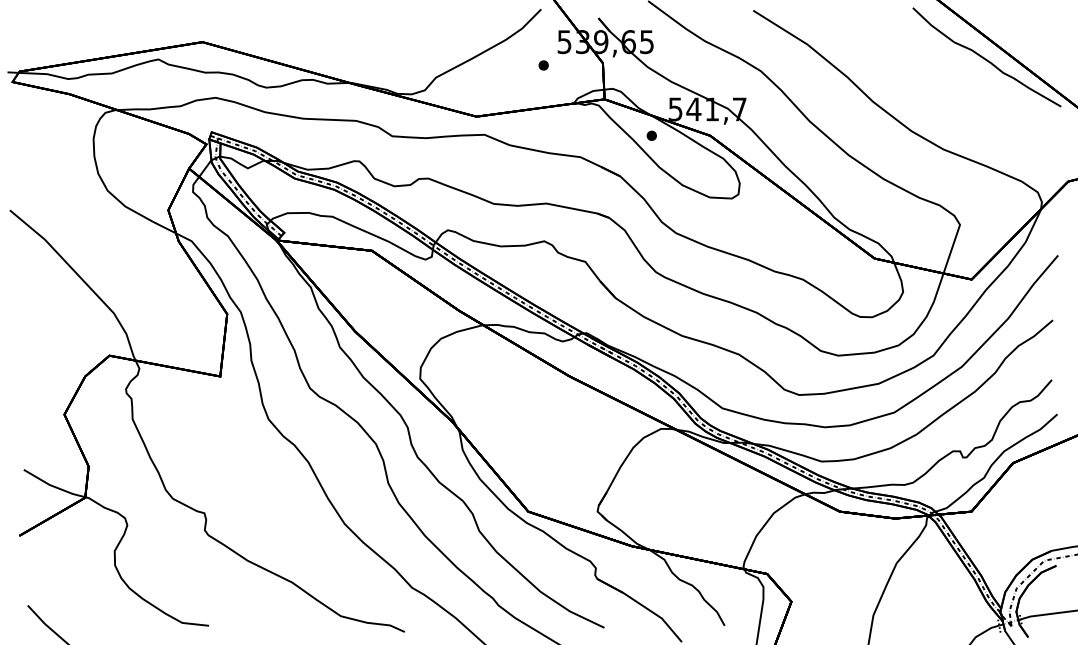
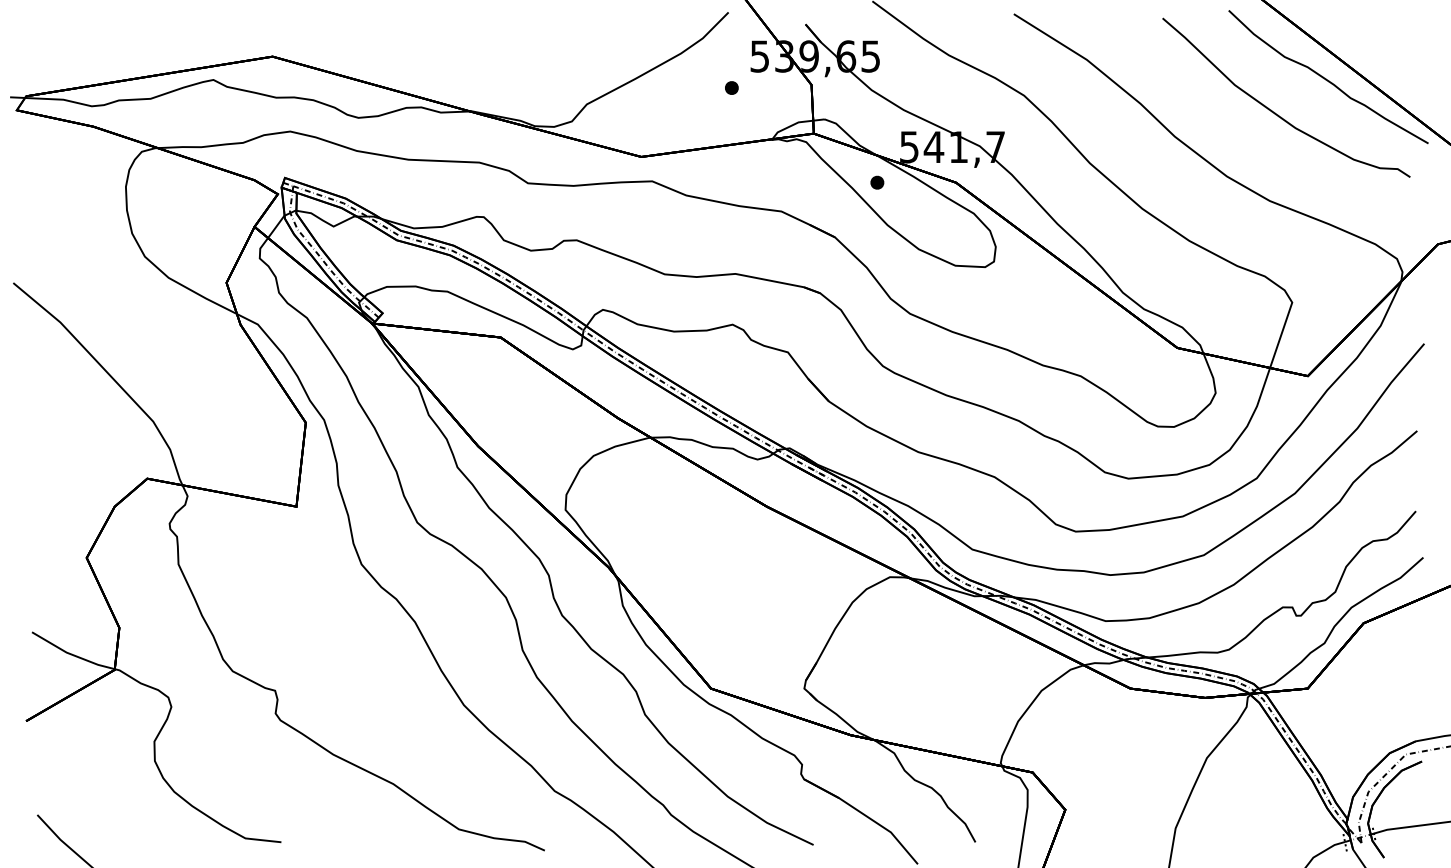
curve: (947, 83) -> (1275, 112), added

